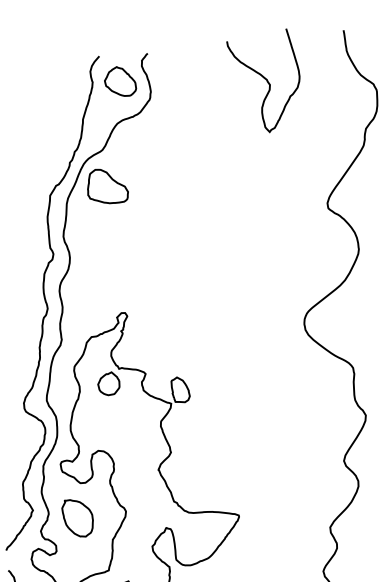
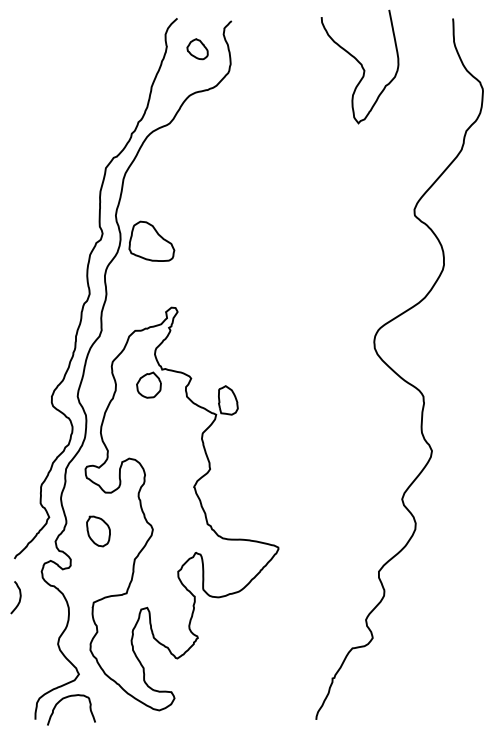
part: (119, 81) -> (197, 48), size x0.6
part: (106, 185) -> (151, 240), moved
part: (78, 518) -> (98, 531), size x0.7

